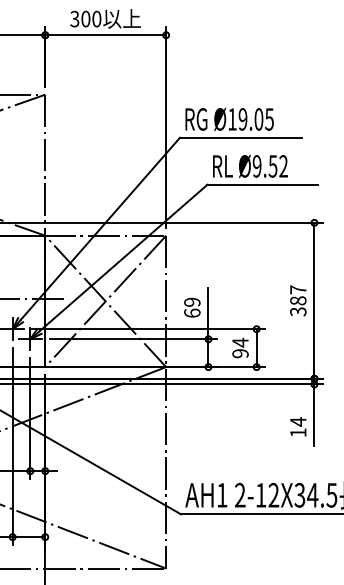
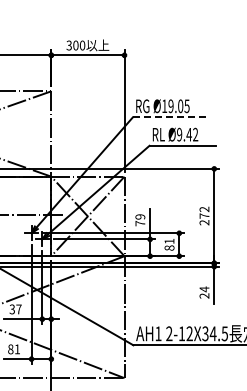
line: (240, 137) -> (169, 117), solid -> dashed
text: (271, 166) -> (188, 134), Ø9.52 -> Ø9.42
text: (298, 299) -> (204, 215), 387 -> 272
text: (192, 313) -> (140, 223), 69 -> 79
text: (240, 347) -> (169, 244), 94 -> 81
text: (298, 432) -> (204, 295), 14 -> 24

